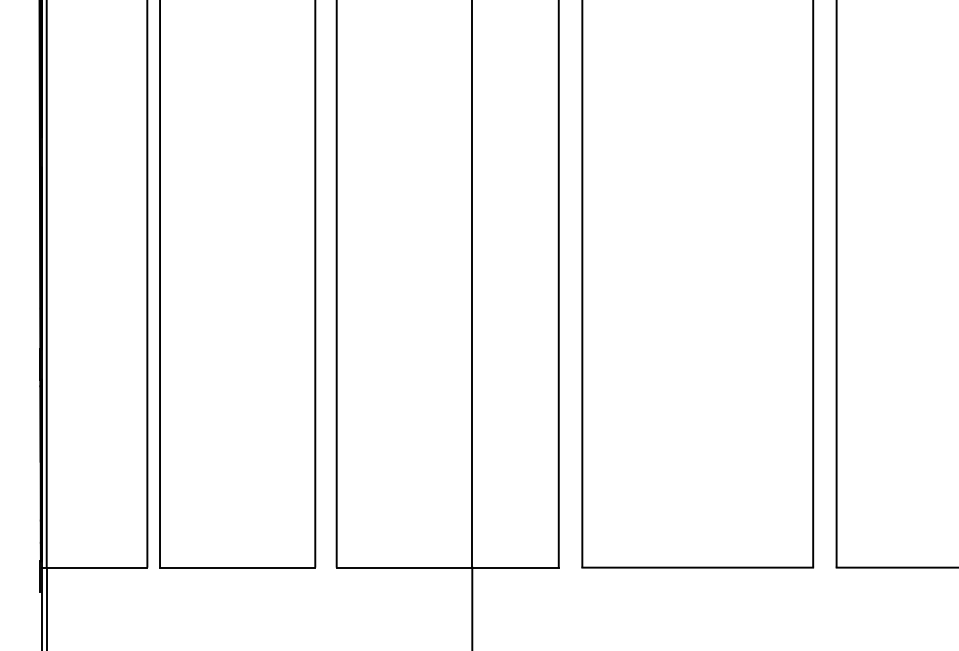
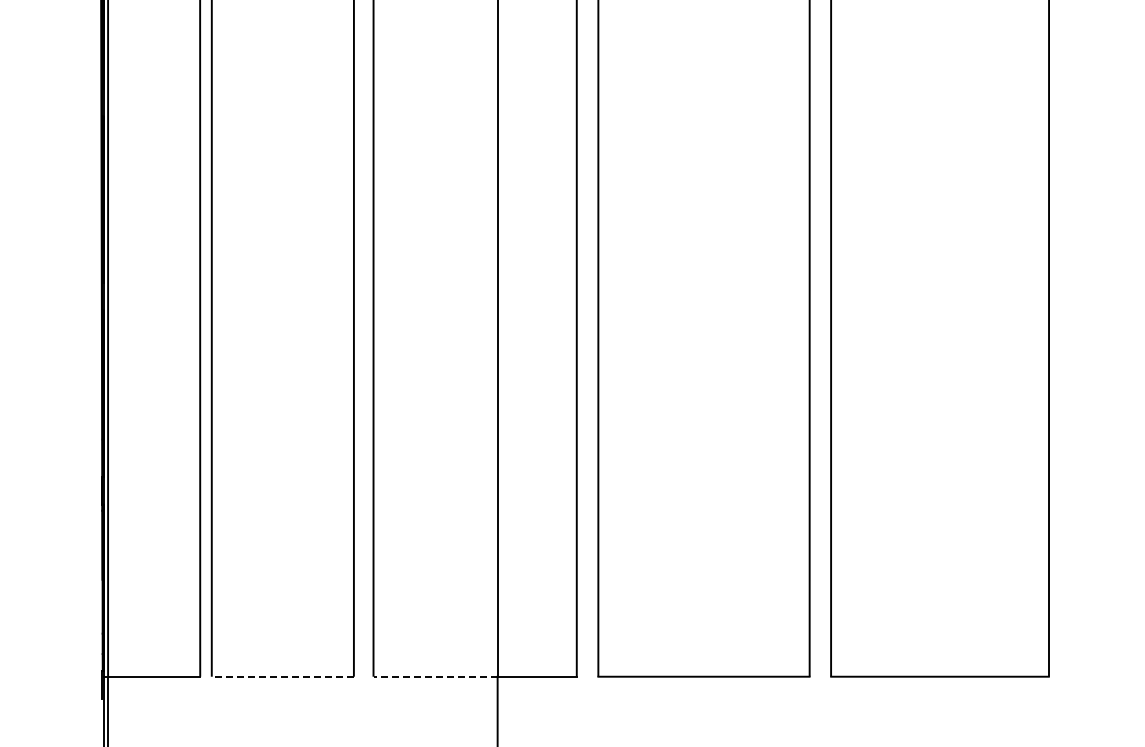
line: (237, 567) -> (282, 676), solid -> dashed
line: (404, 567) -> (435, 676), solid -> dashed

